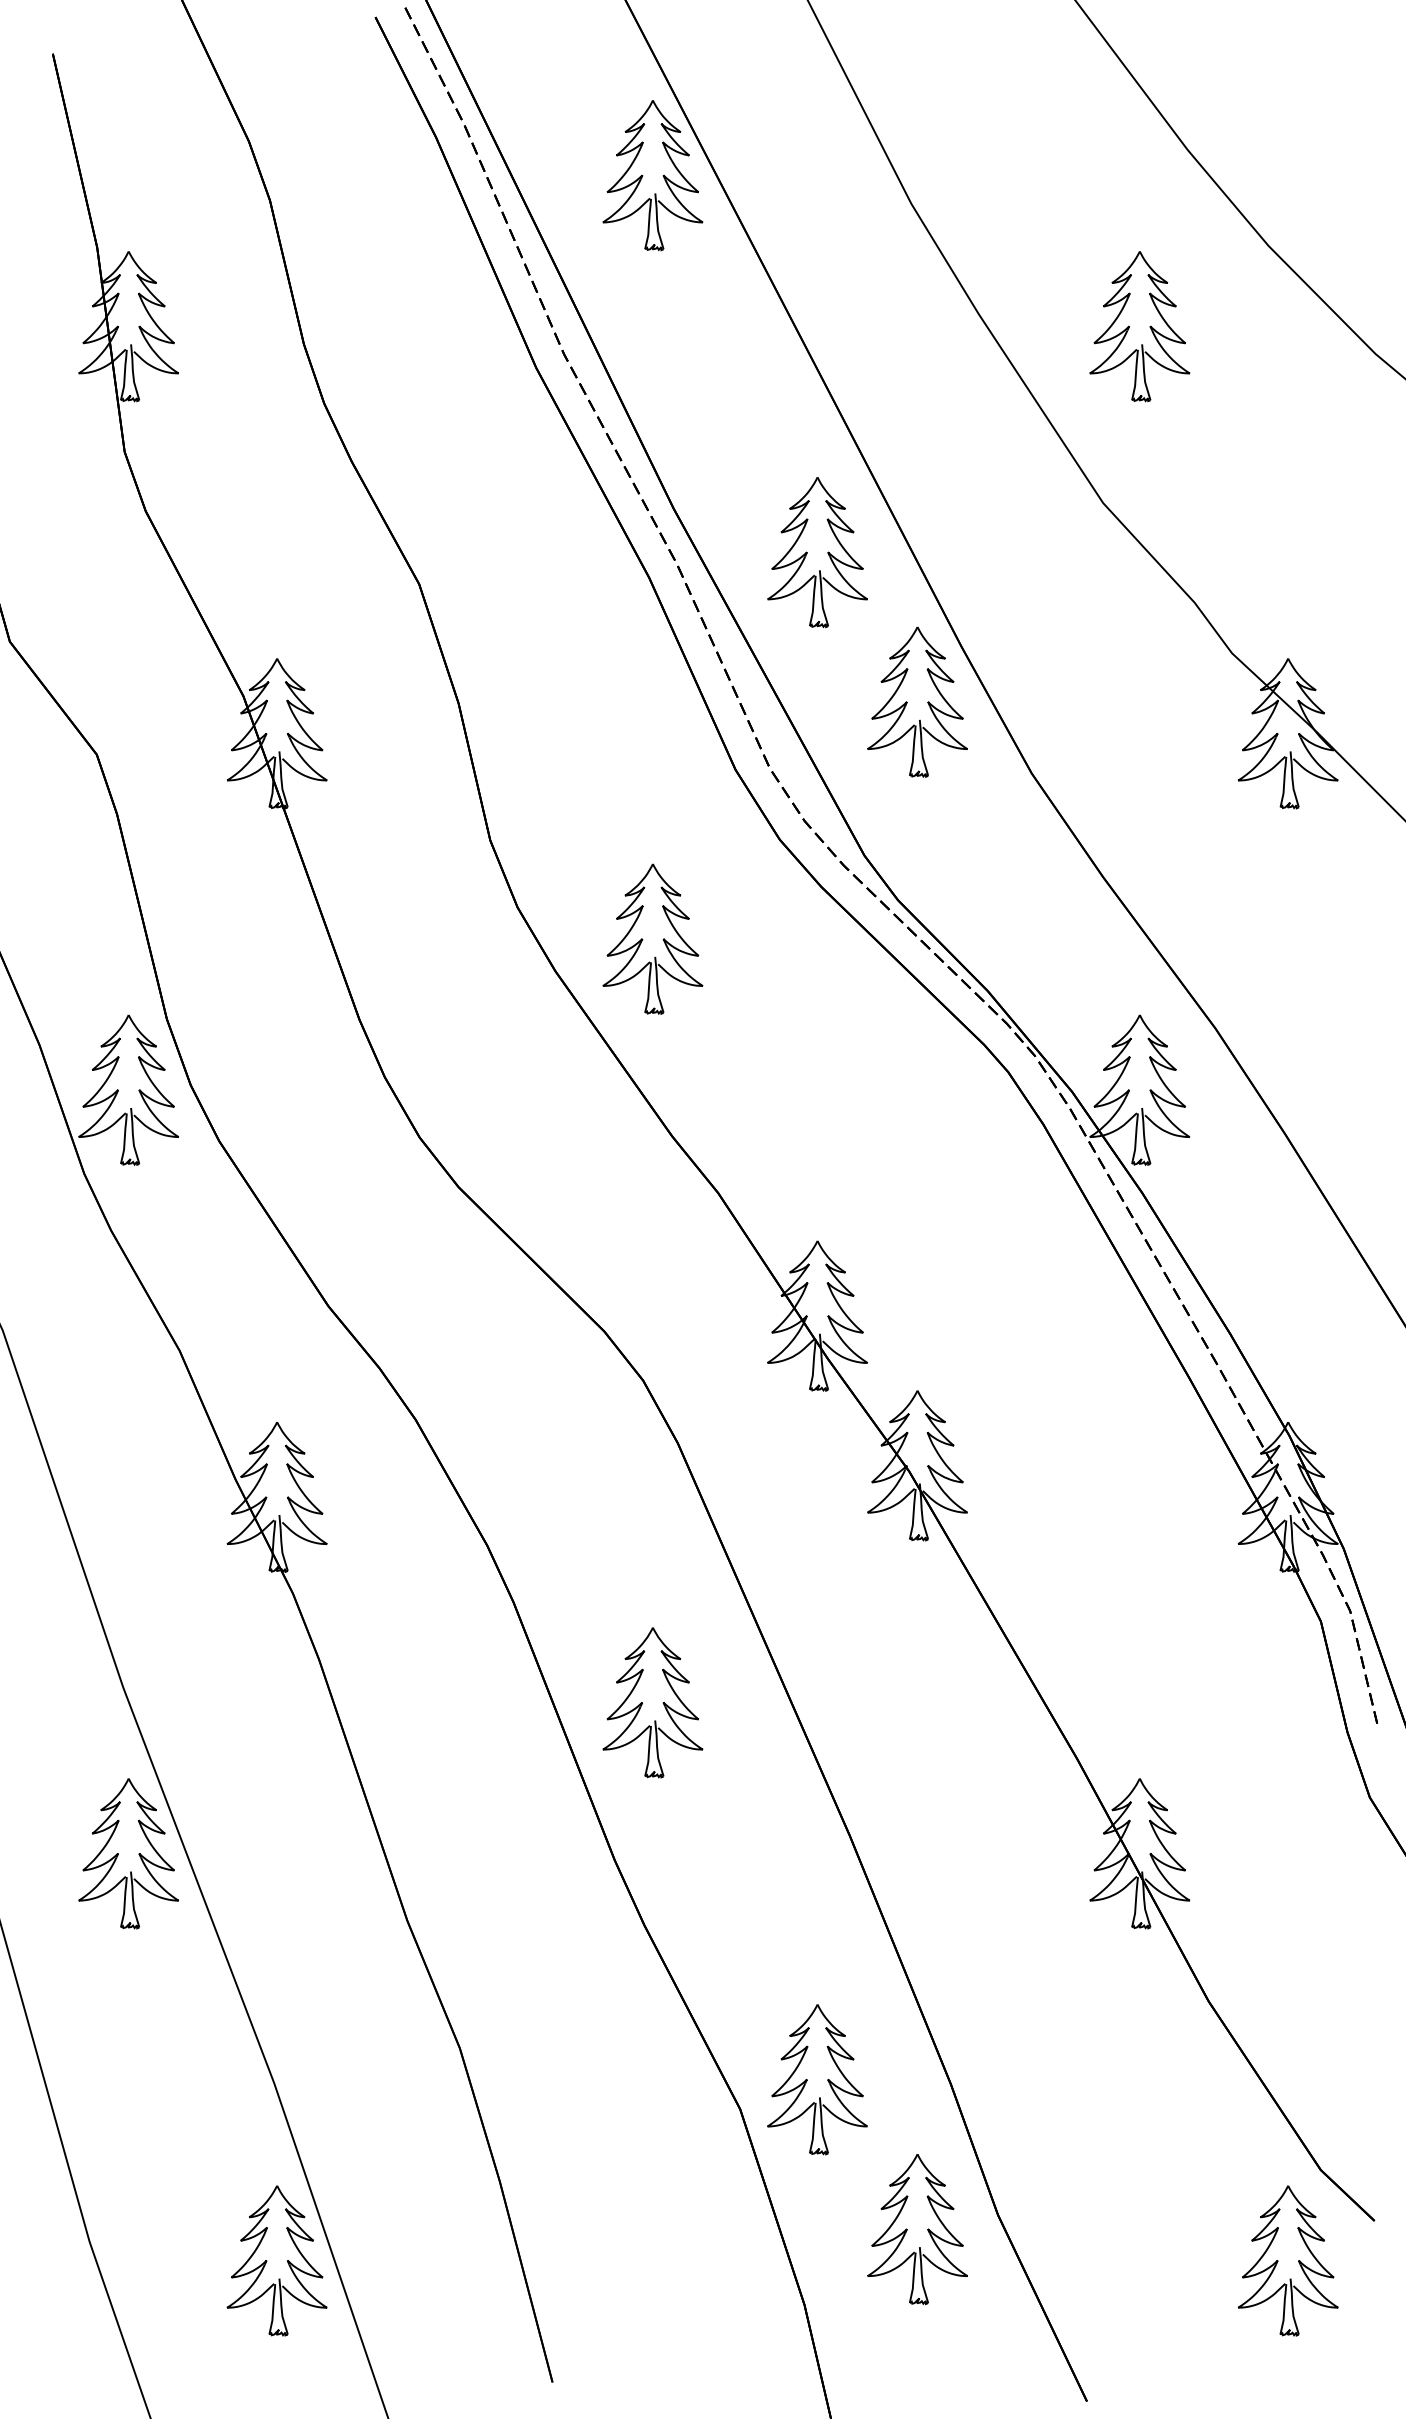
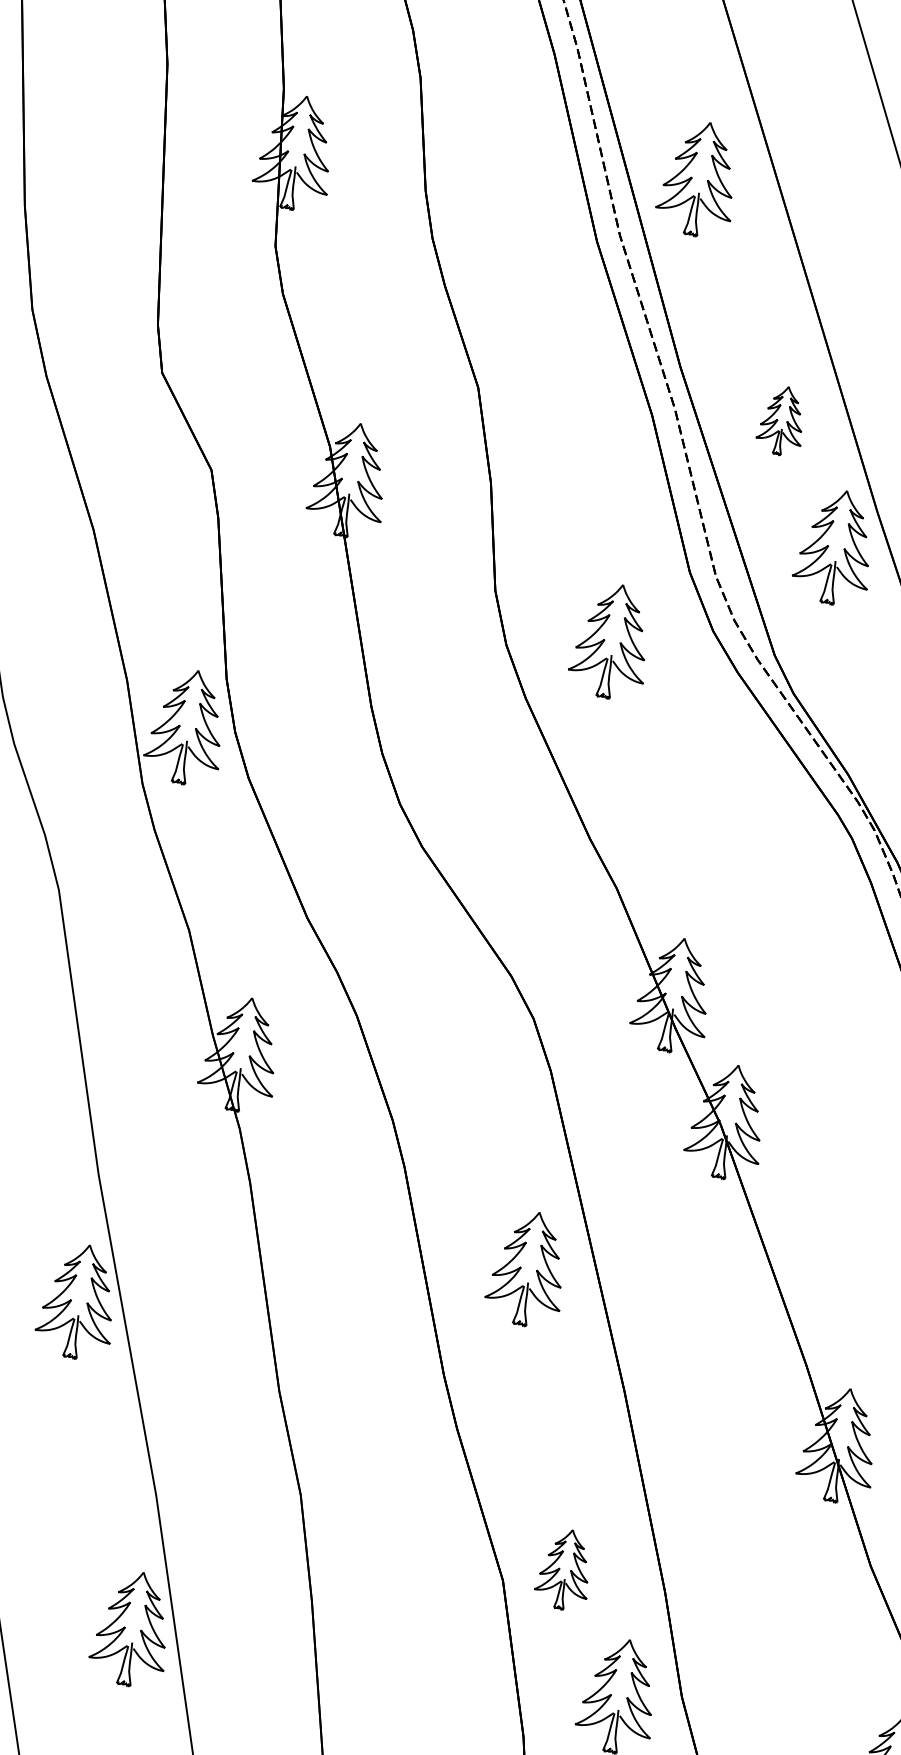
part: (652, 175) -> (699, 178), moved
part: (817, 552) -> (782, 420), size x0.6
part: (643, 939) -> (605, 640), moved
part: (652, 1702) -> (528, 1268), moved
part: (817, 2079) -> (565, 1569), size x0.7

